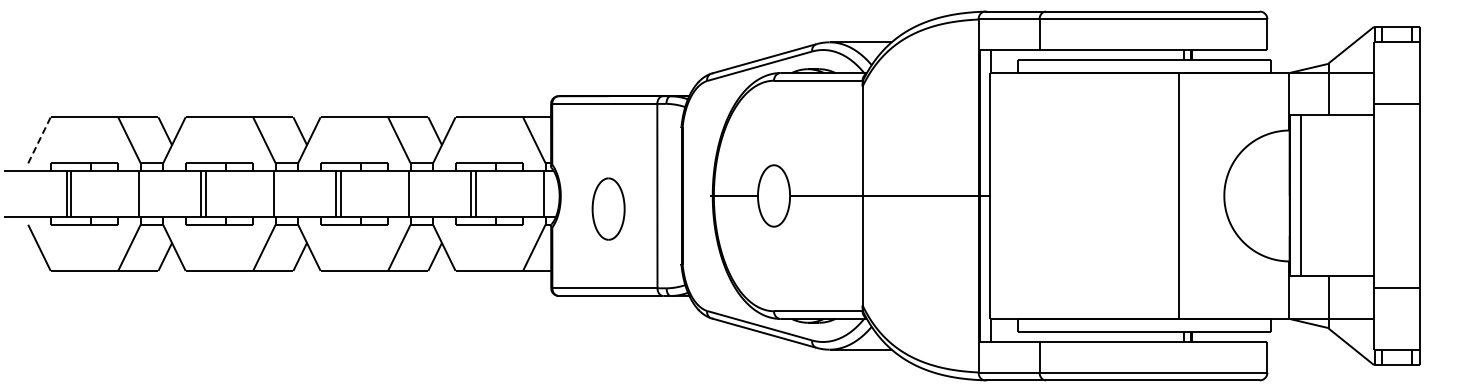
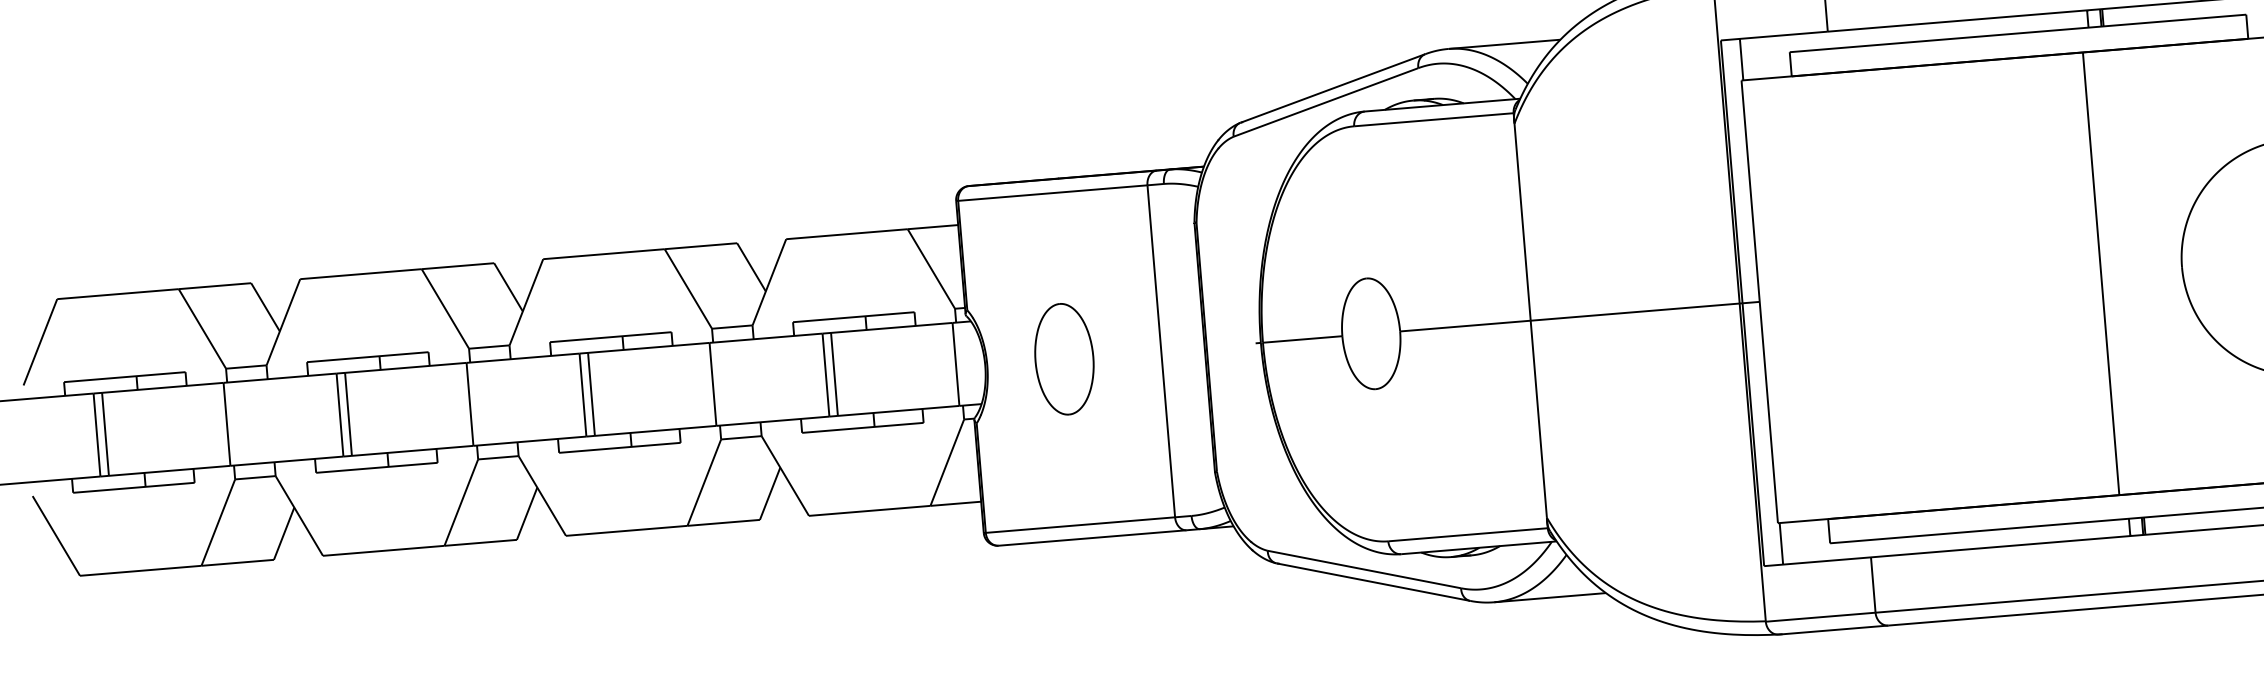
line: (39, 140) -> (40, 342), dashed -> solid
part: (608, 208) -> (1064, 358), moved

